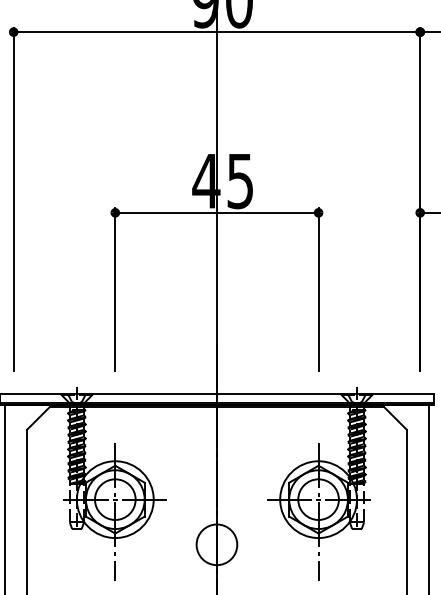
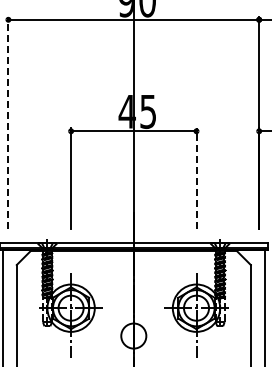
line: (13, 198) -> (8, 122), solid -> dashed
line: (318, 289) -> (196, 178), solid -> dashed

